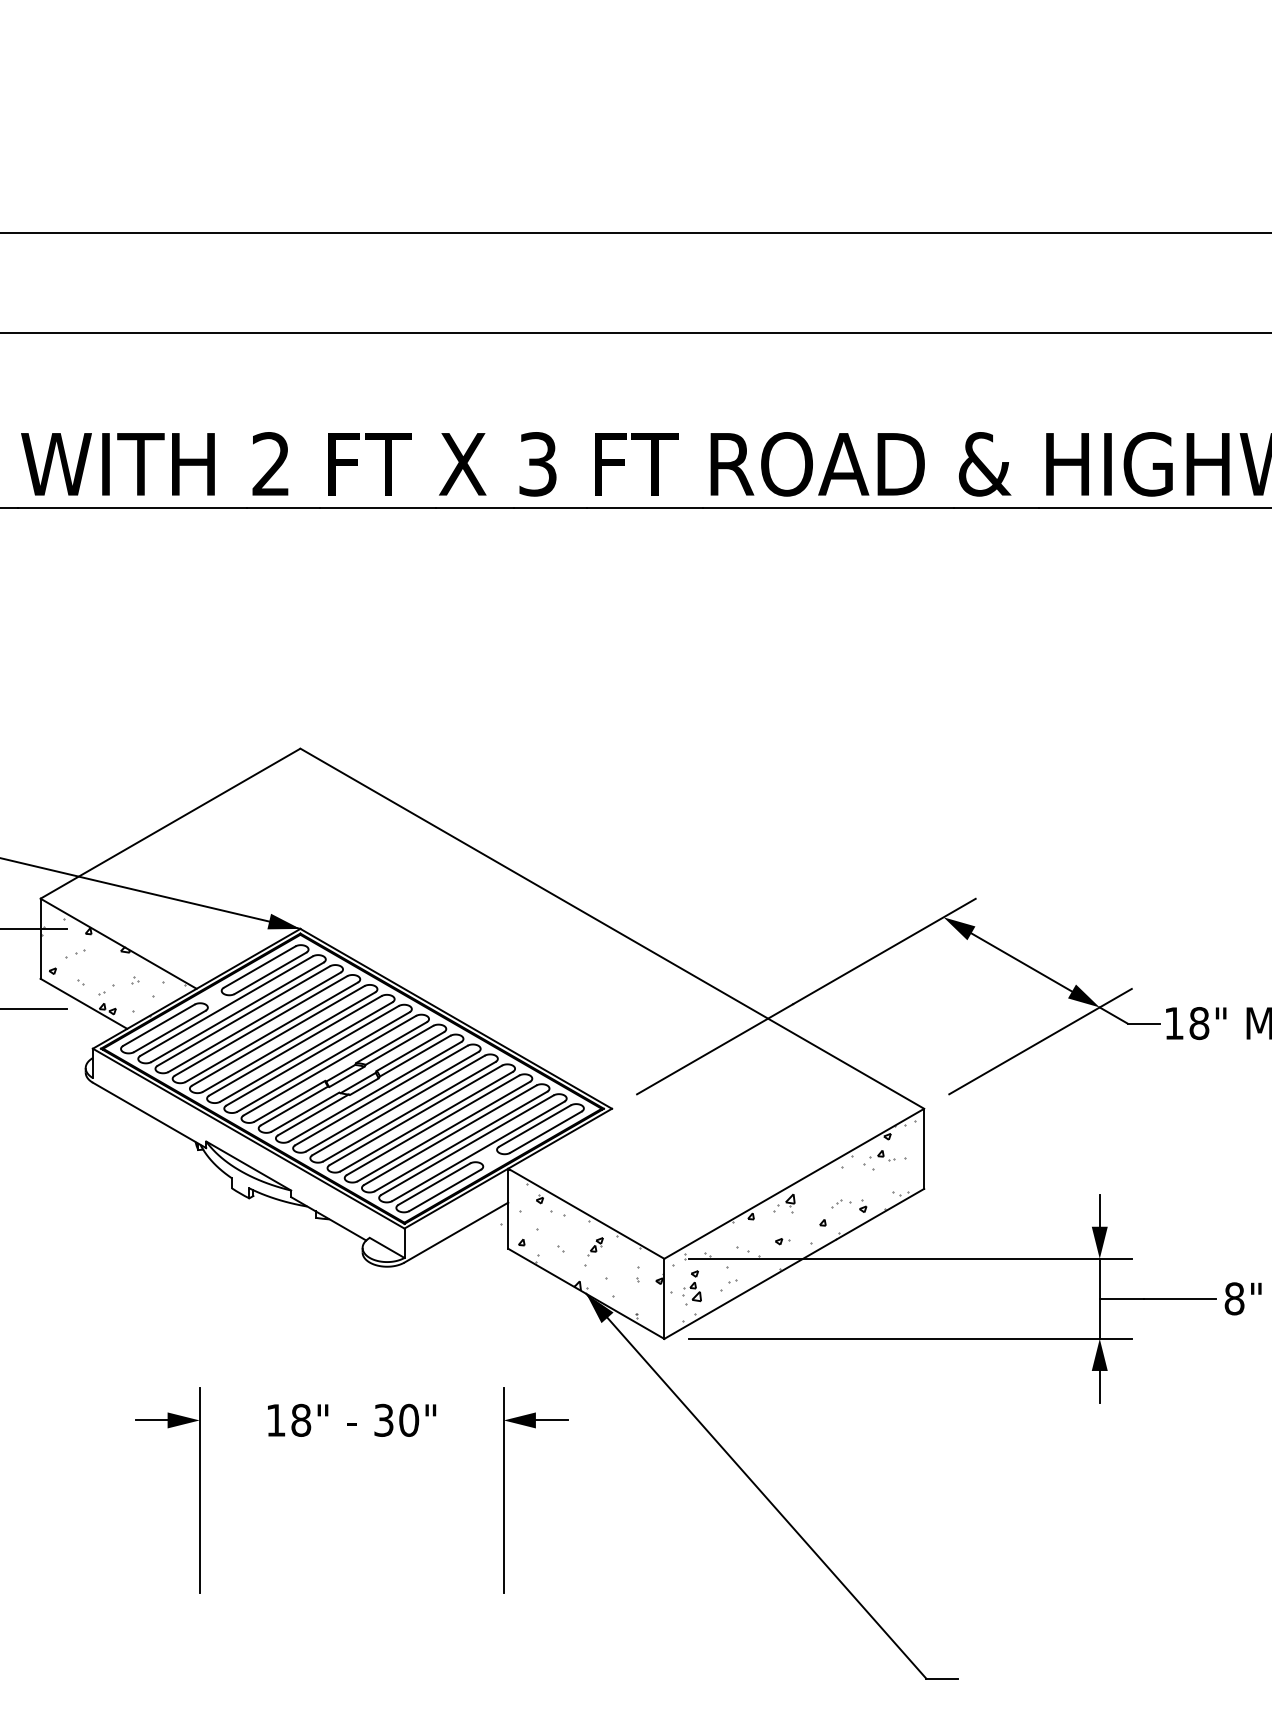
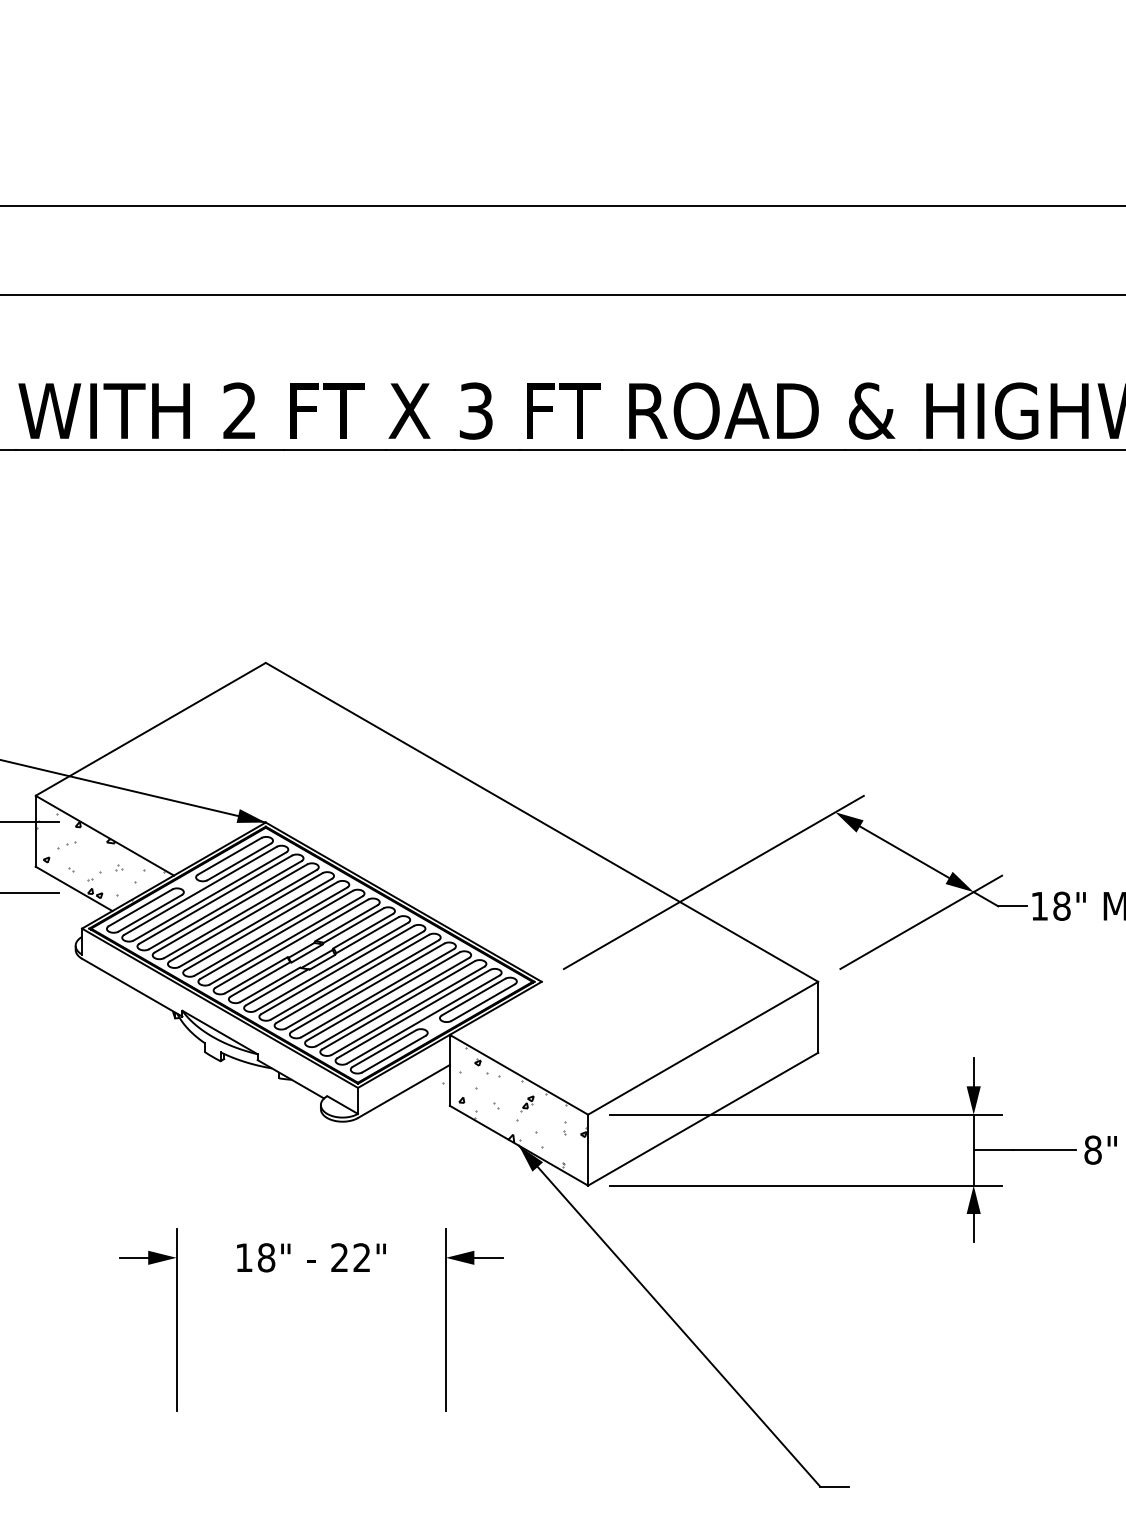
hatch: (792, 1220) -> (701, 1080), removed
text: (396, 1420) -> (350, 1257), 30" -> 22"

